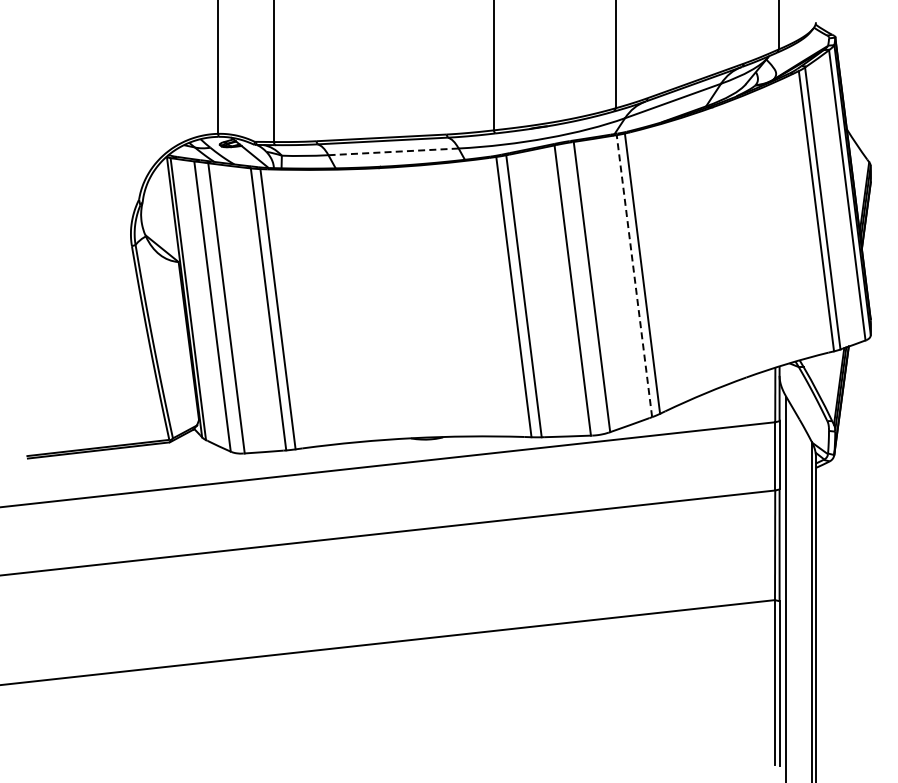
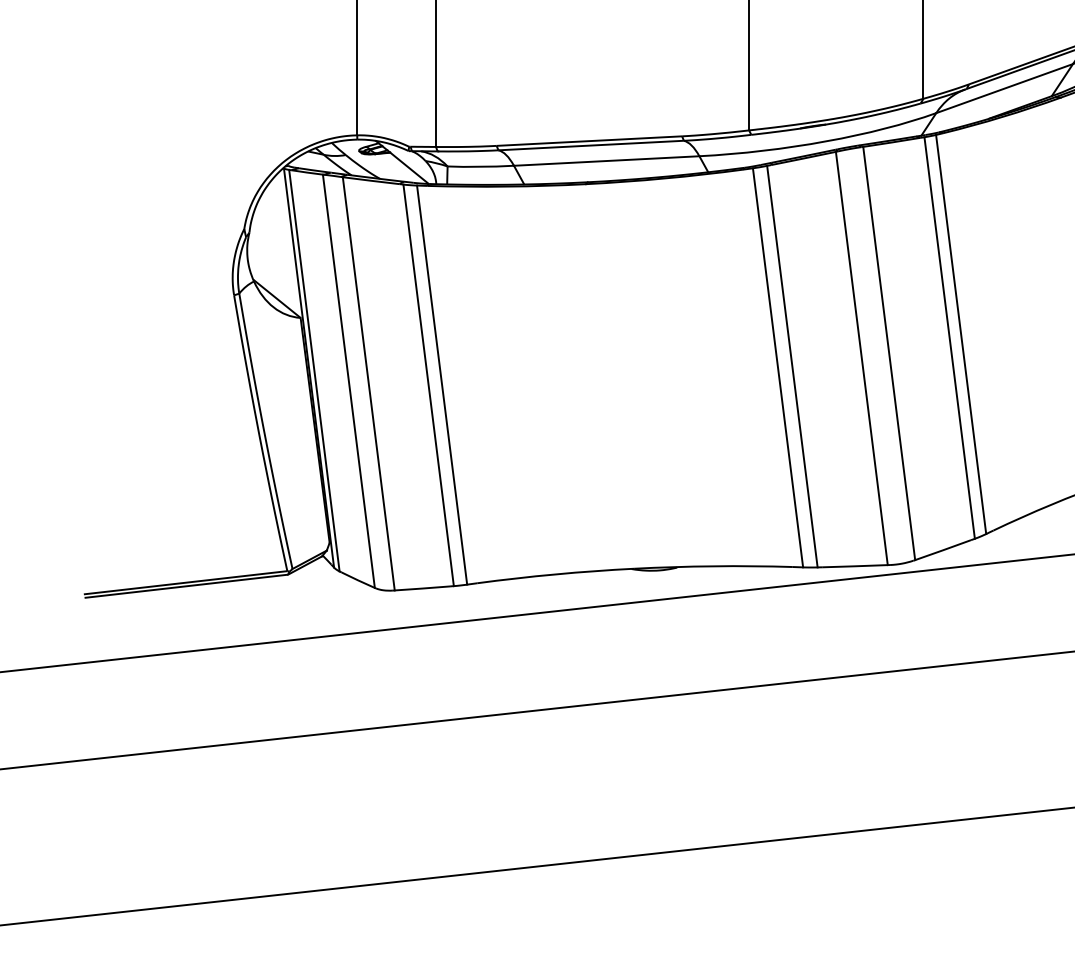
line: (393, 151) -> (606, 160), dashed -> solid
line: (634, 275) -> (949, 337), dashed -> solid

